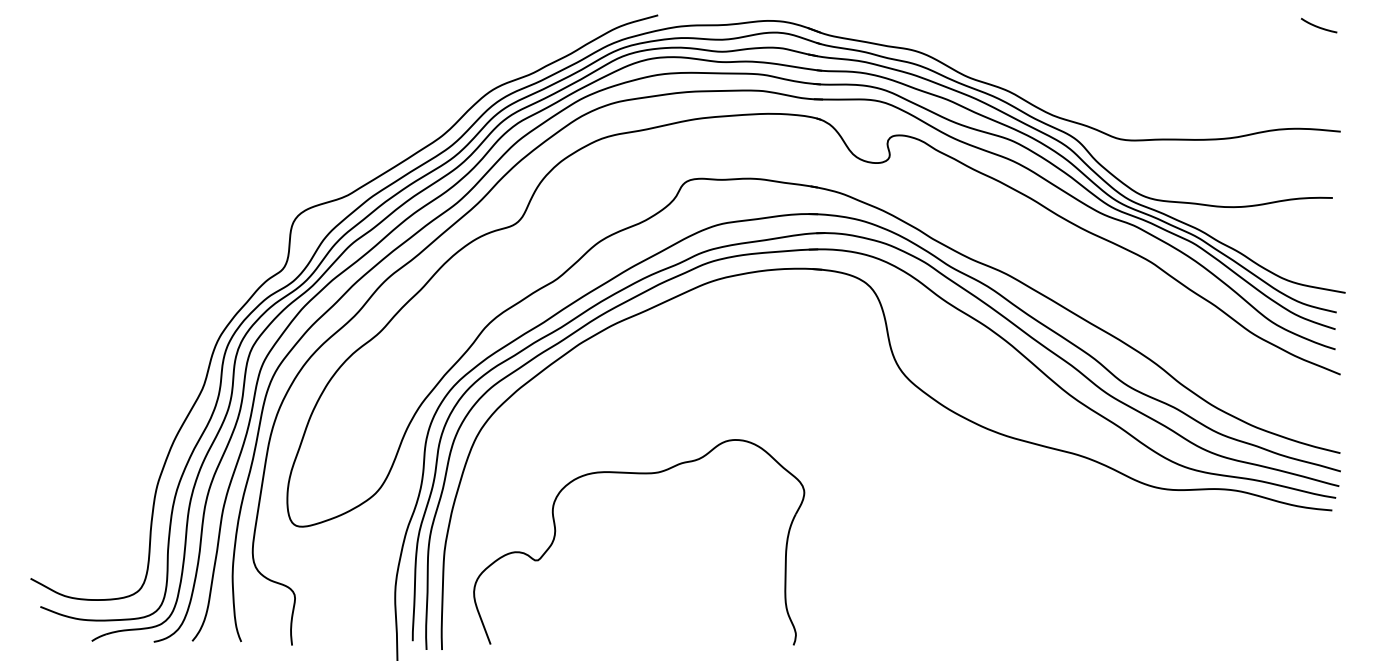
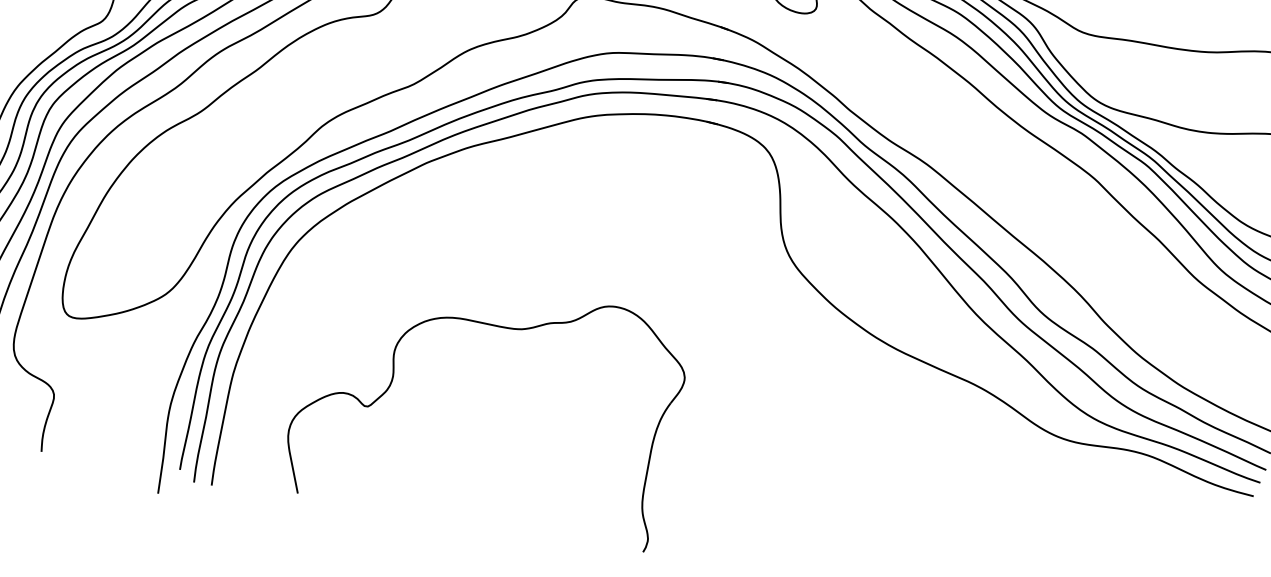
part: (639, 474) -> (500, 328), moved

